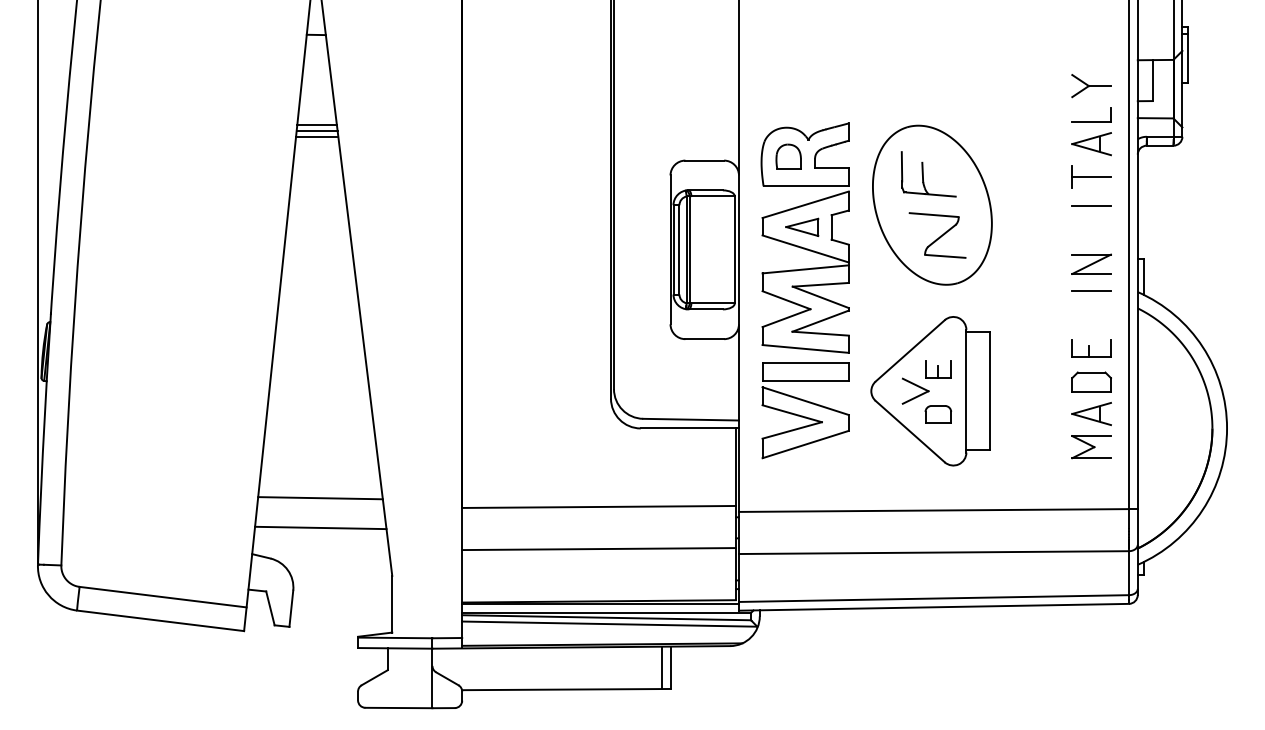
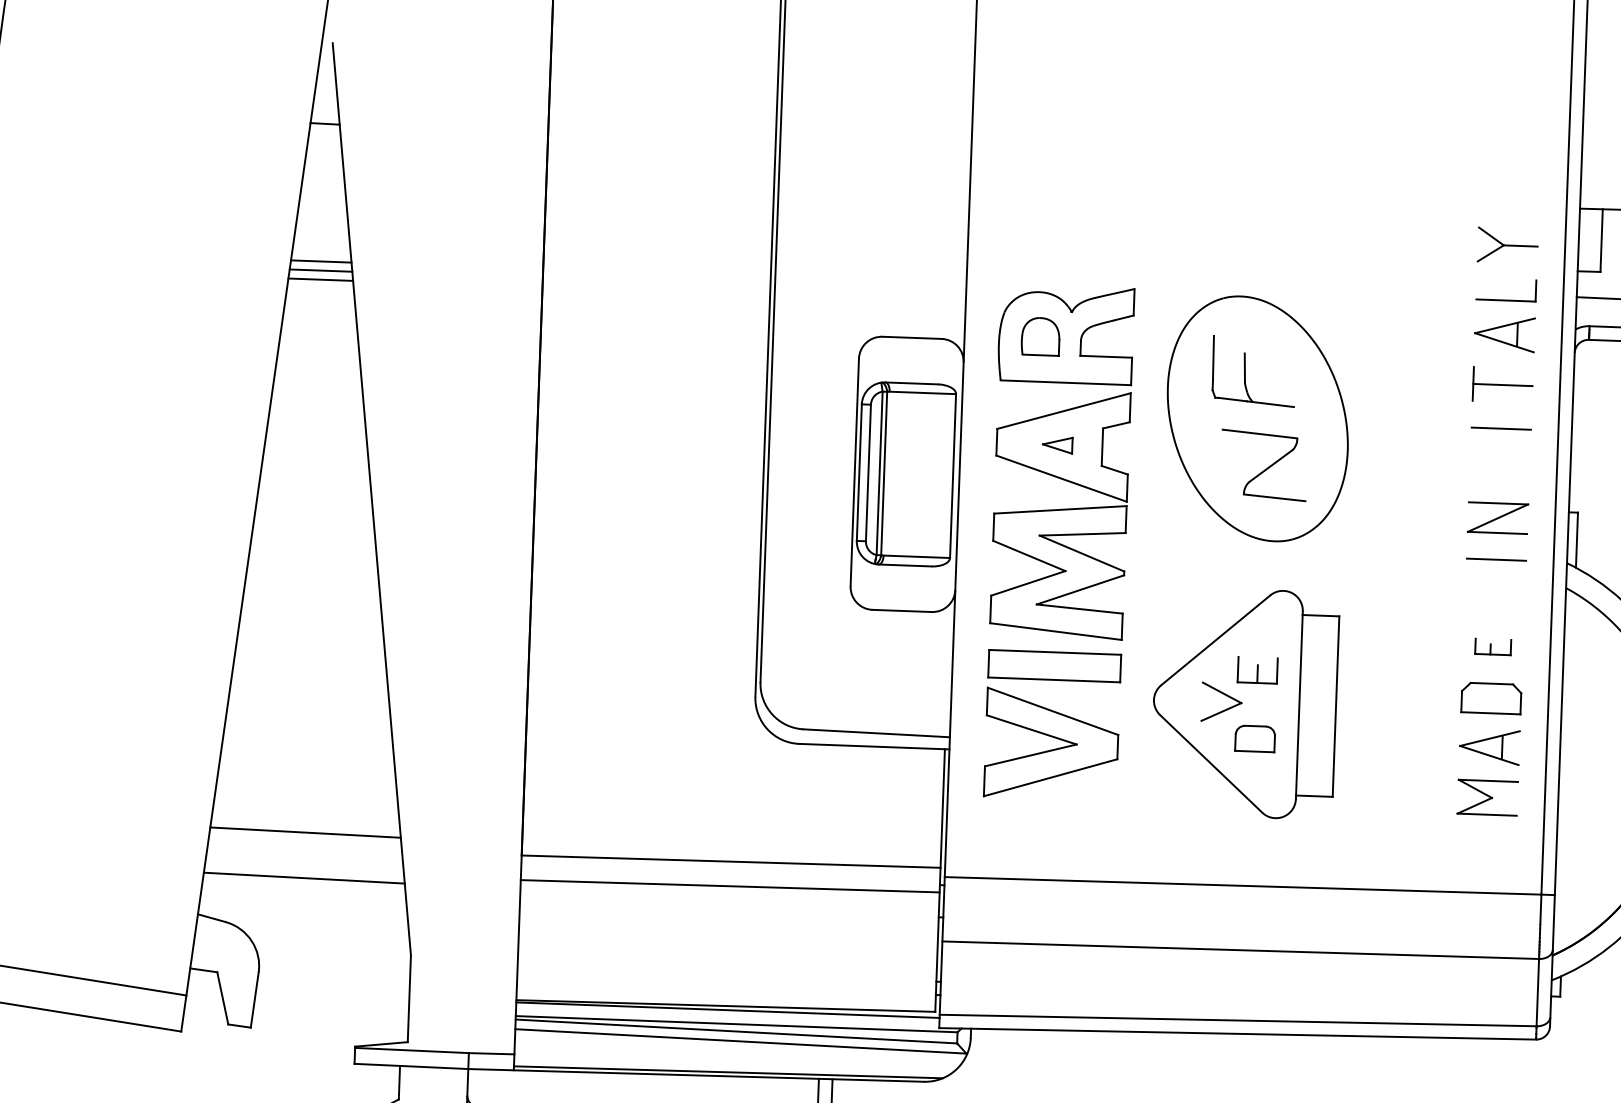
part: (802, 226) -> (1057, 444), size x0.6
part: (1091, 348) -> (1493, 646), size x0.6
line: (599, 549) -> (730, 886), moved

